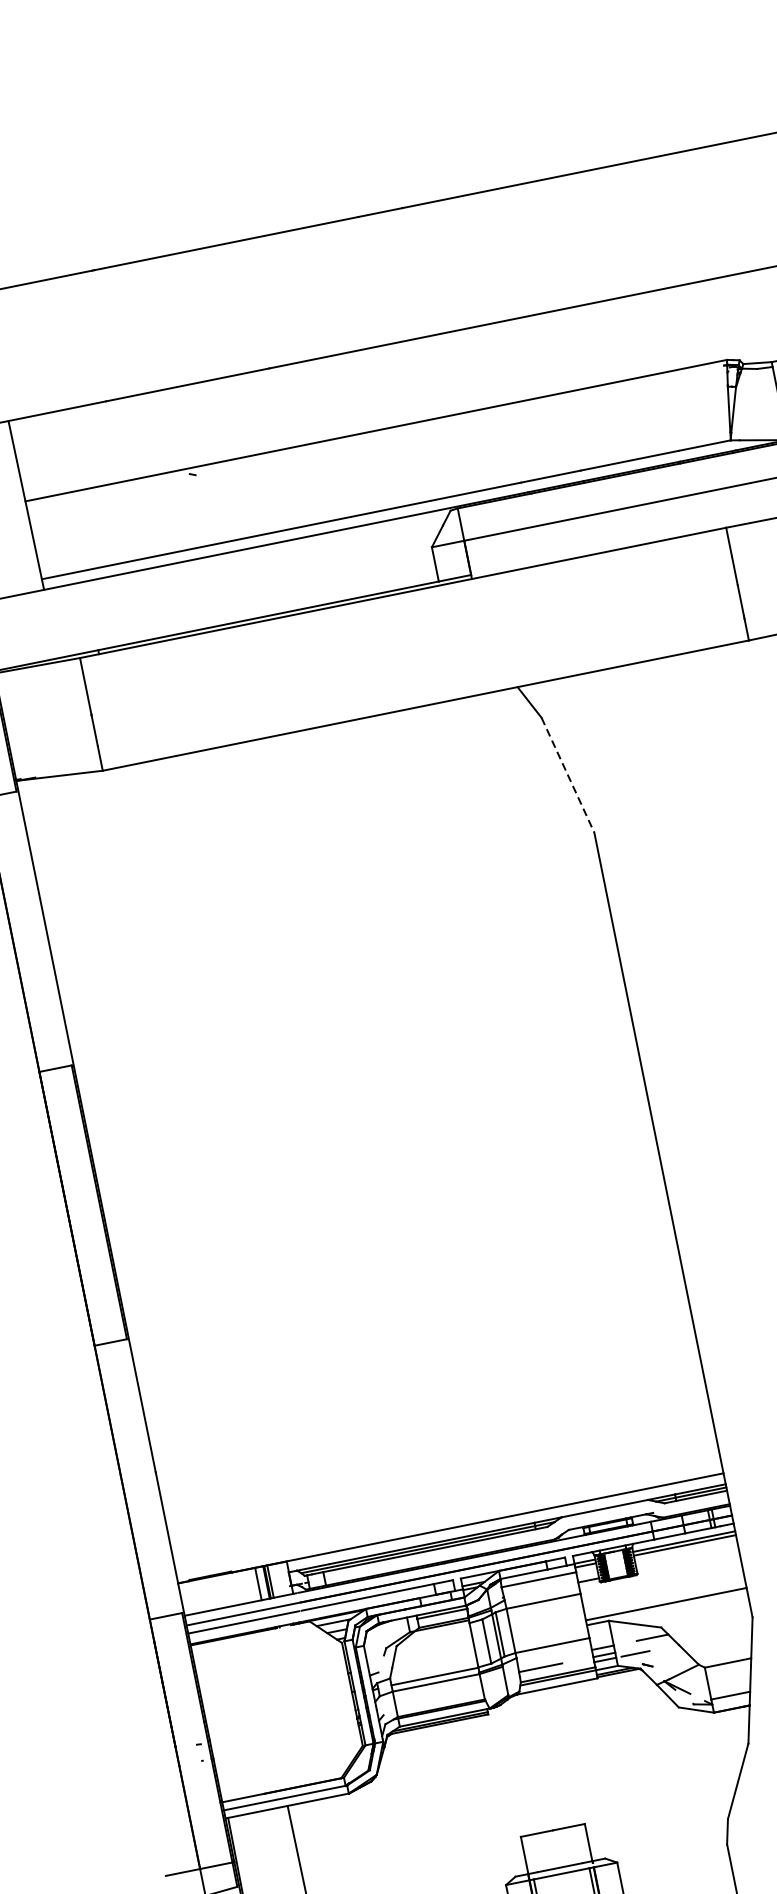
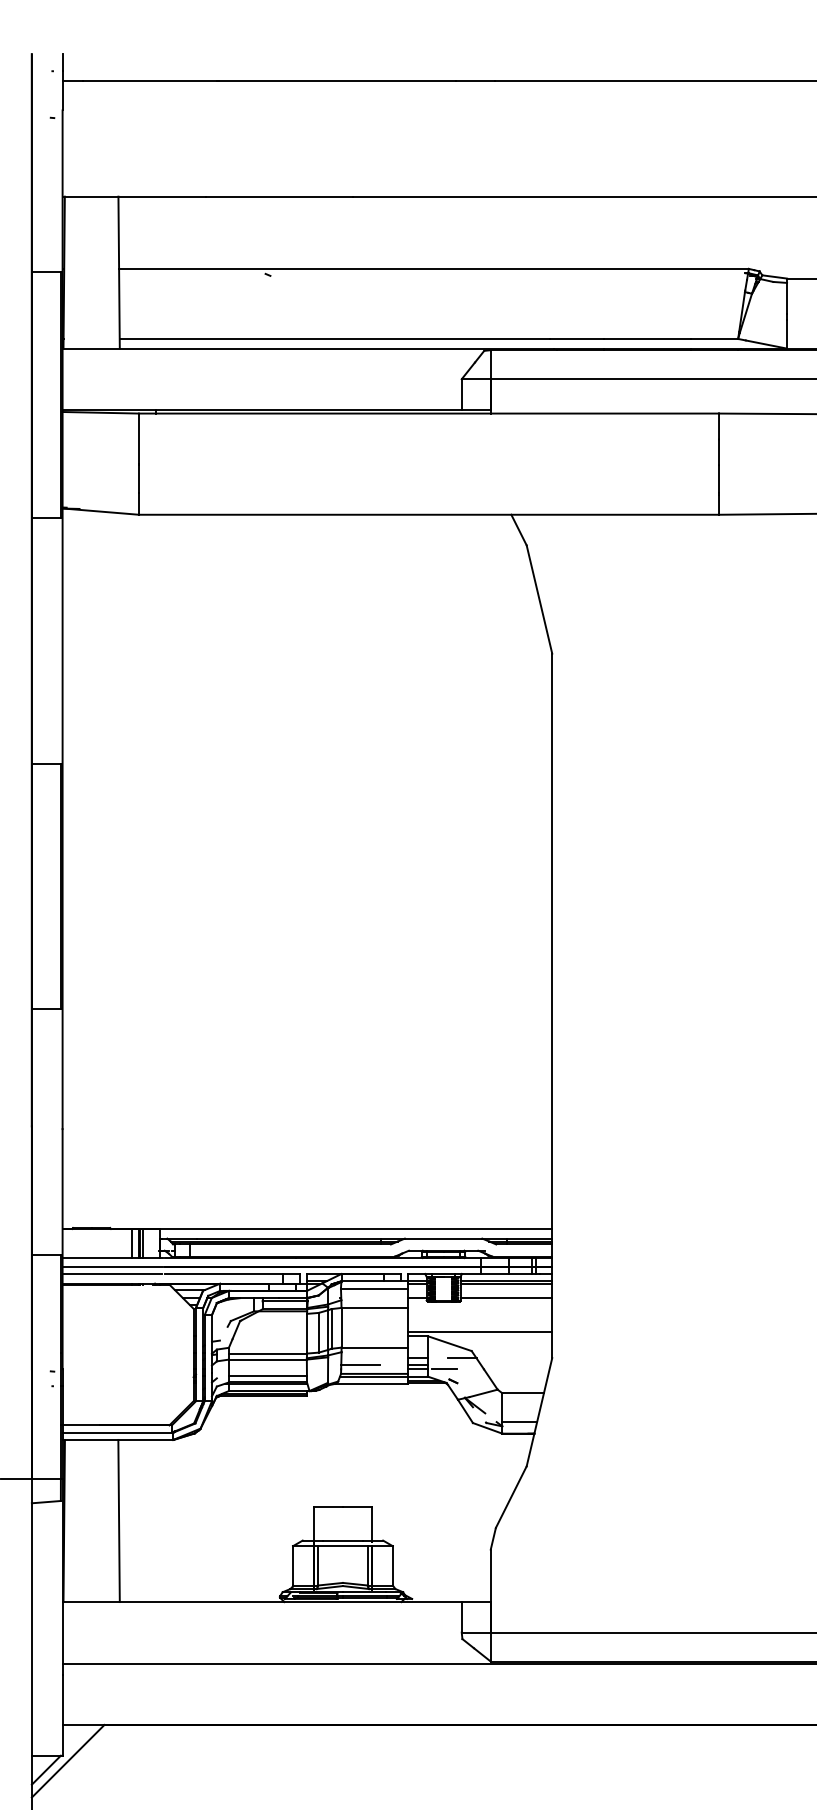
line: (568, 775) -> (539, 599), dashed -> solid
line: (688, 1560) -> (506, 1297), added
line: (439, 1700) -> (267, 1375), added

